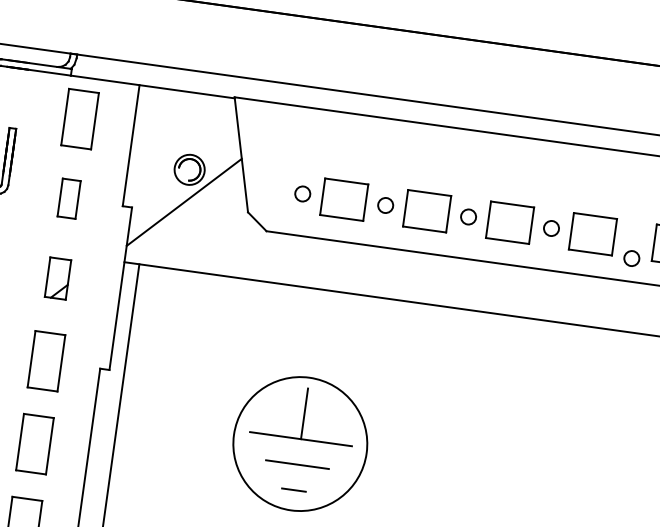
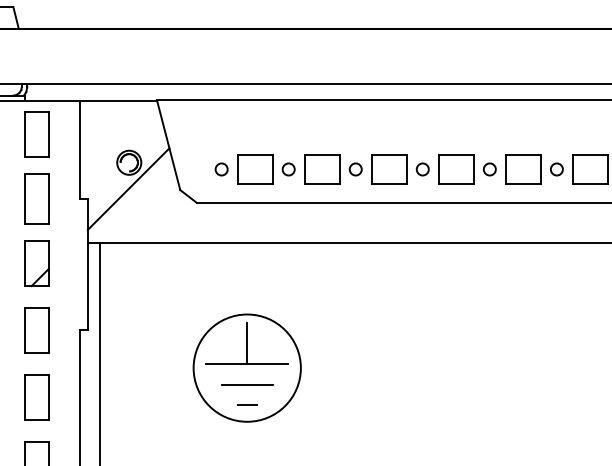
part: (68, 198) -> (36, 198), size x1.67
circle: (631, 258) -> (489, 169), moved
part: (57, 278) -> (36, 263), size x1.43

